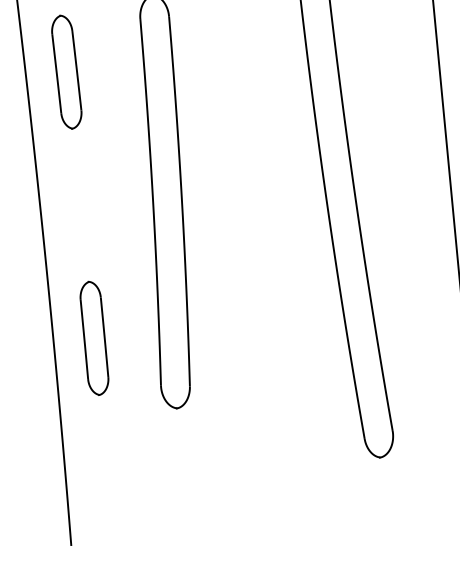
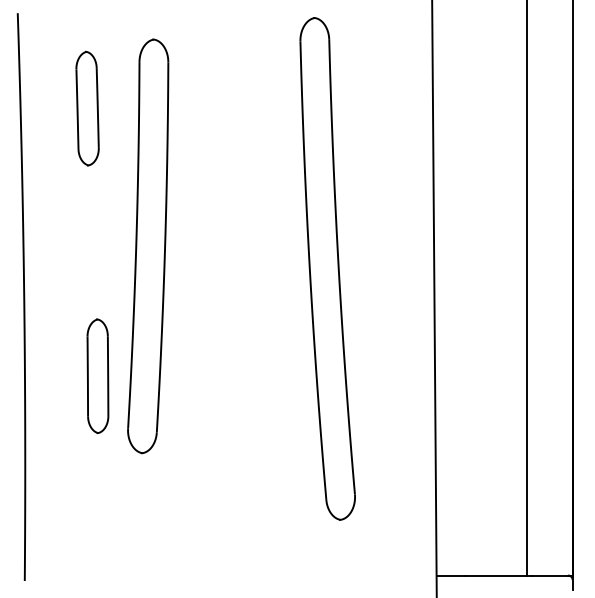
part: (66, 72) -> (87, 108), moved
part: (93, 337) -> (97, 375), moved

